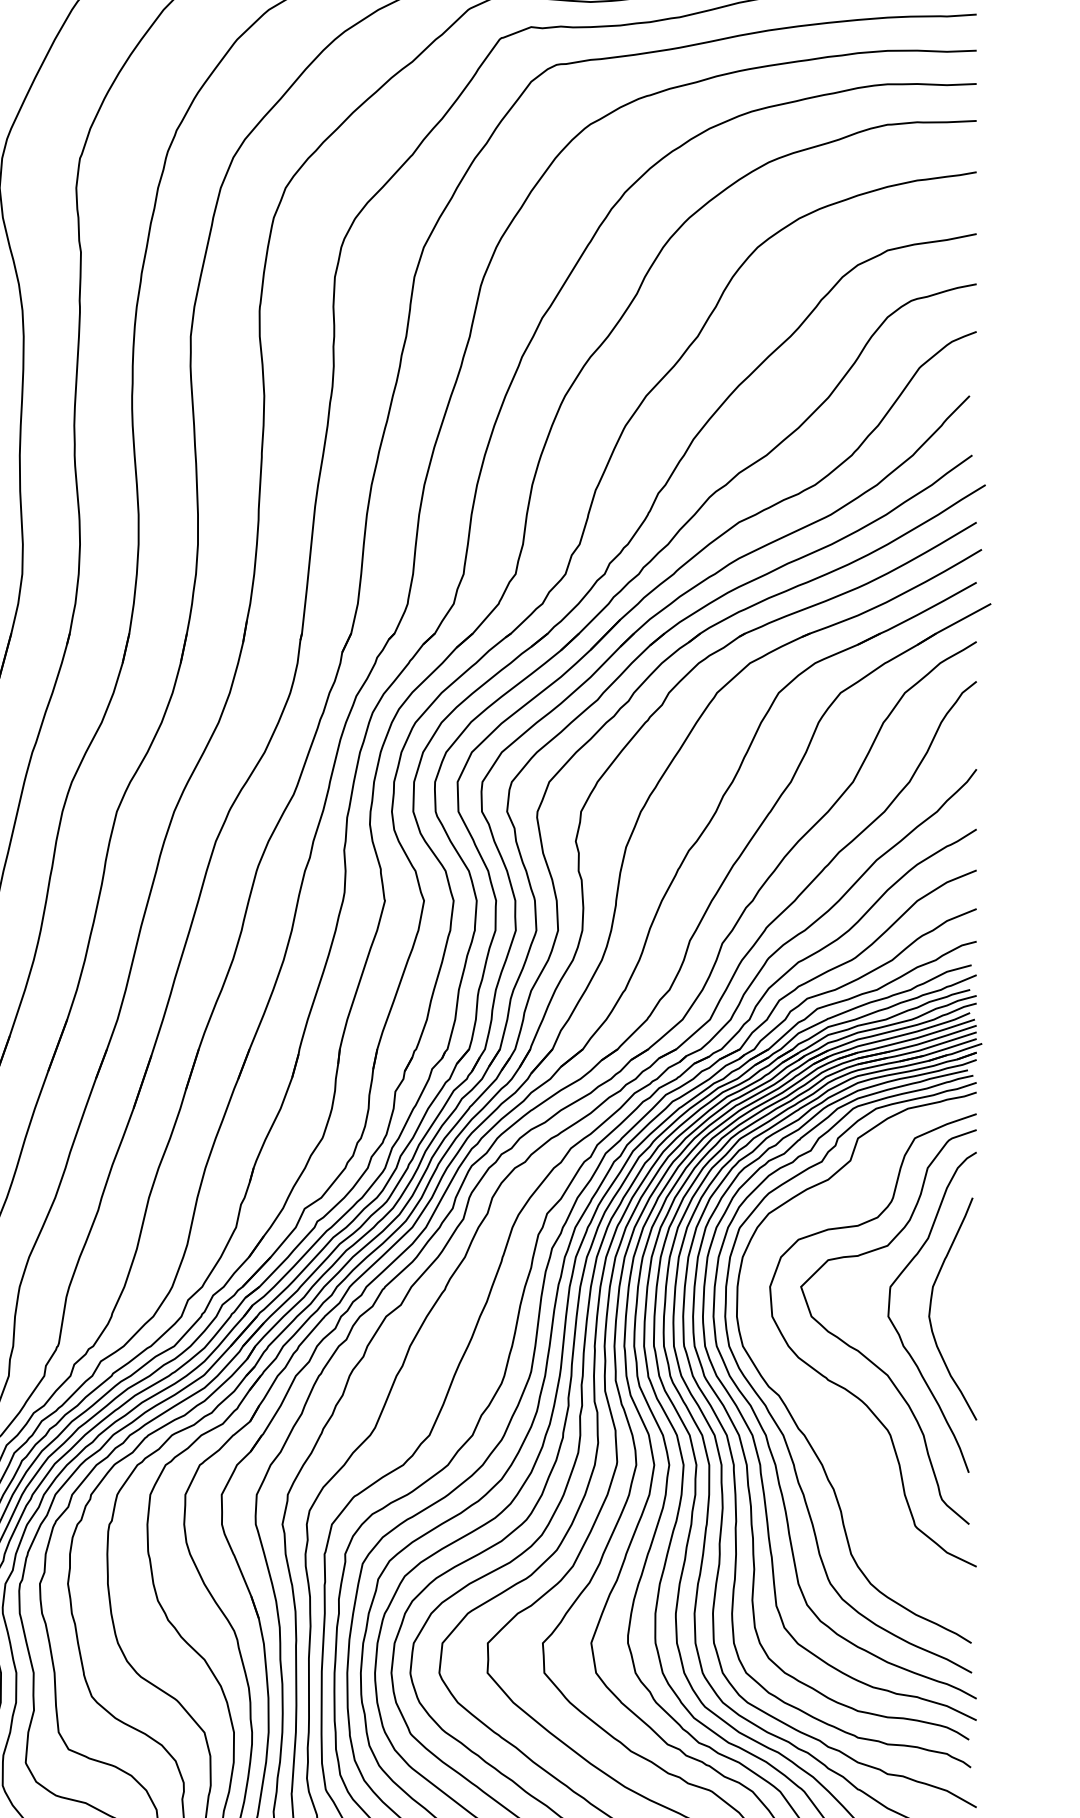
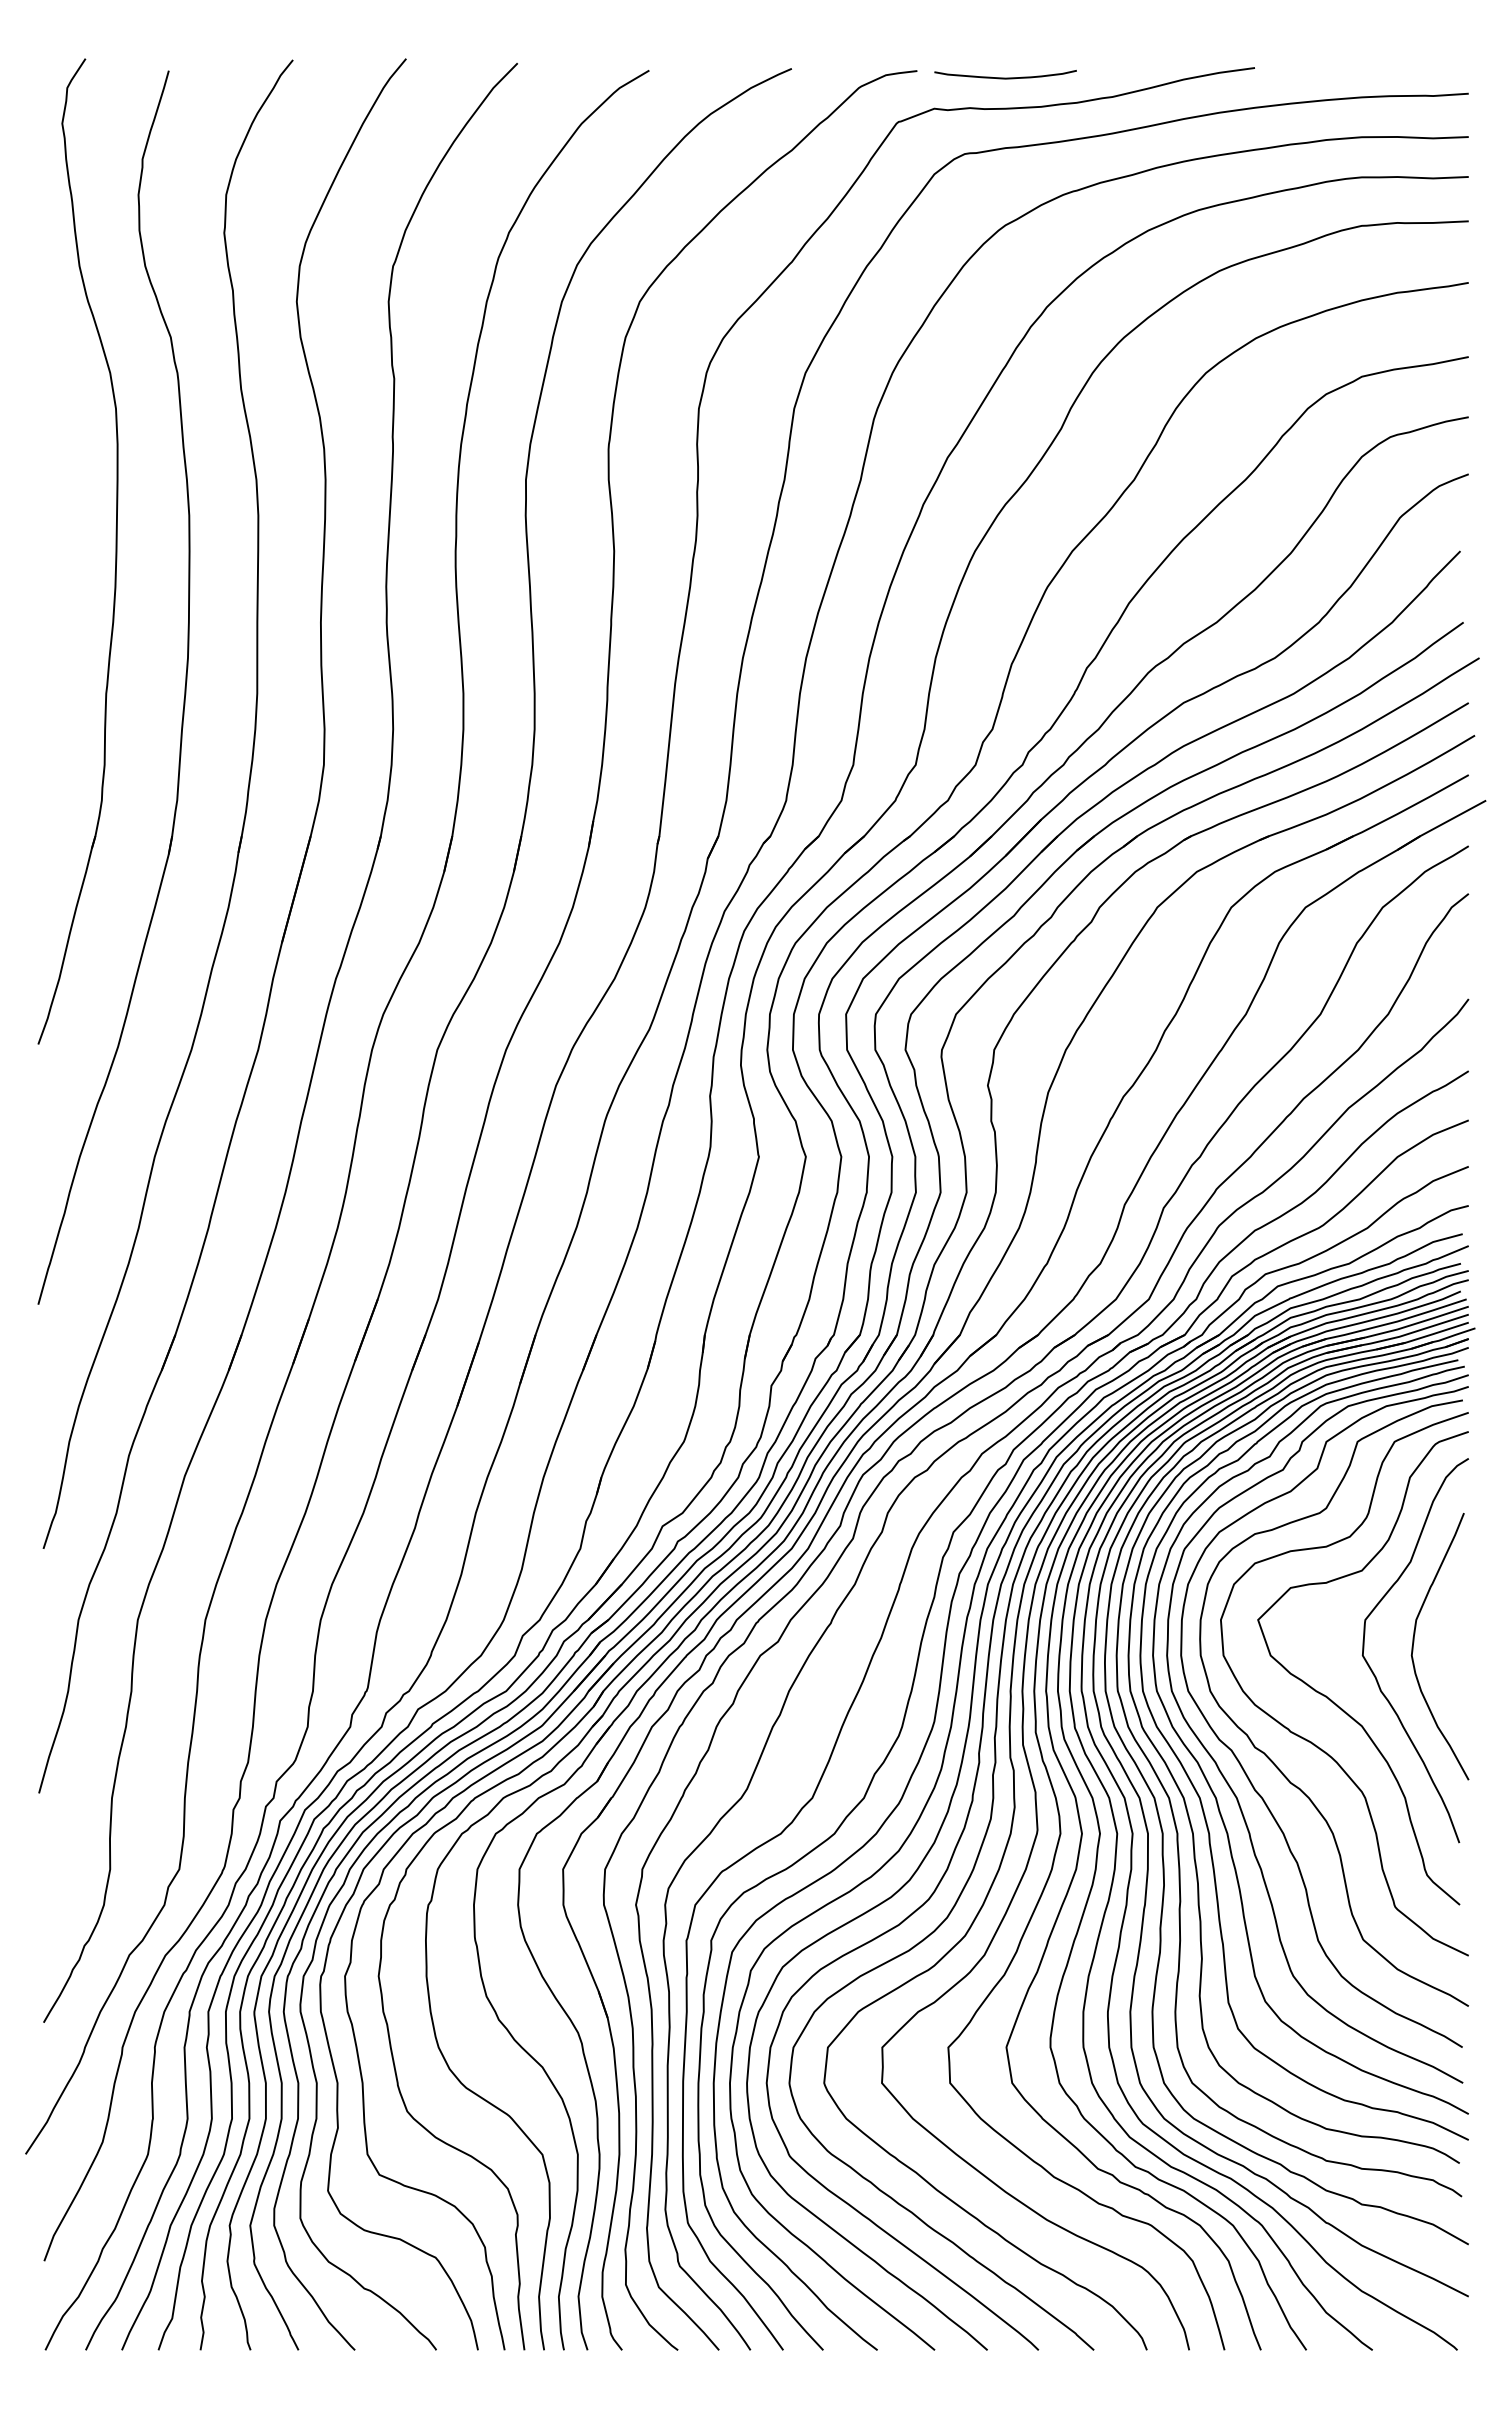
curve: (813, 1404) -> (1273, 1761), added

